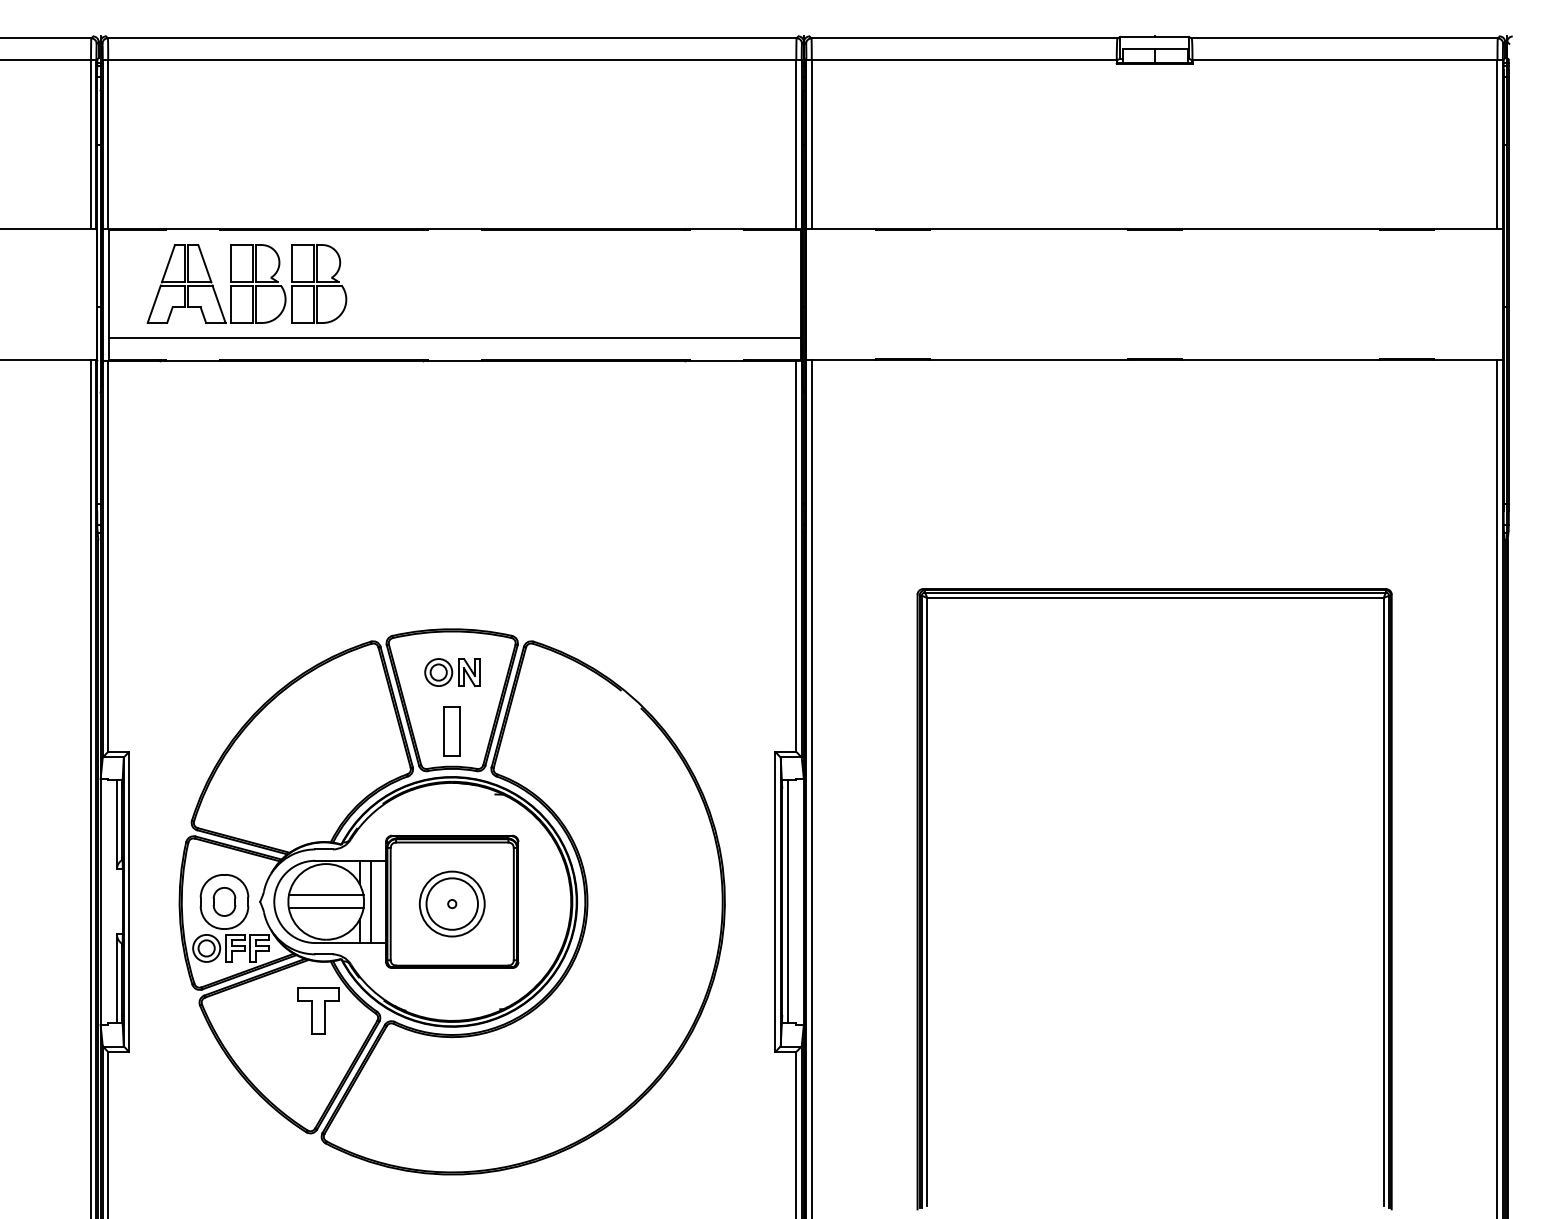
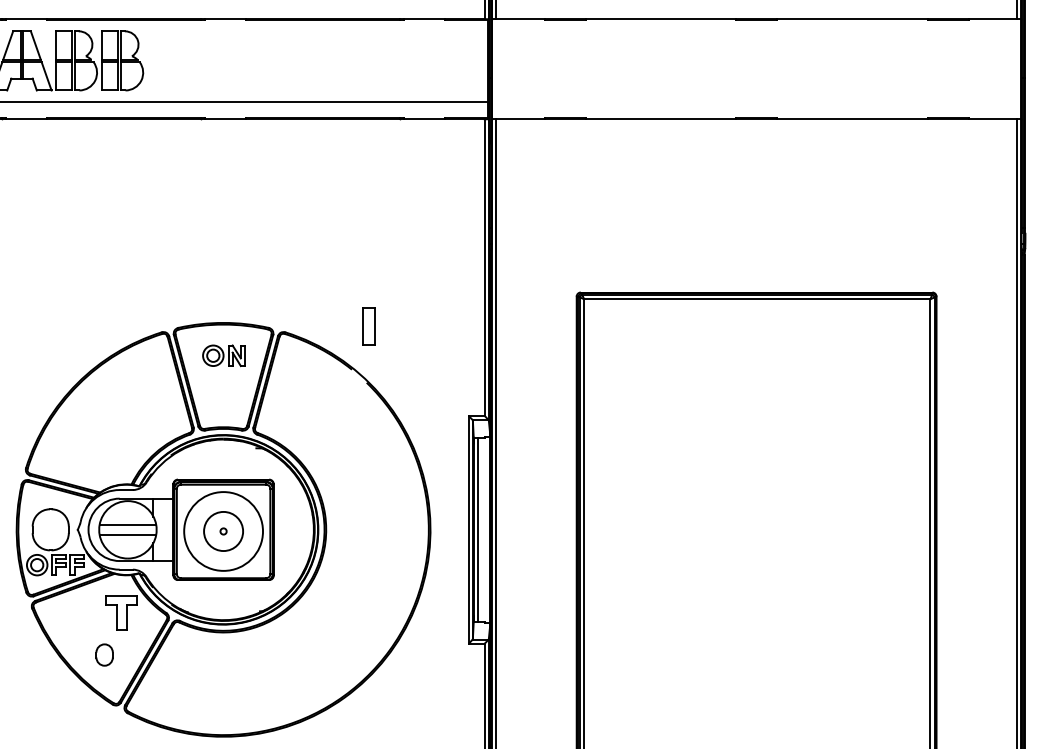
part: (451, 731) -> (368, 326), moved
part: (224, 901) -> (104, 654), moved
line: (370, 901) -> (161, 529), removed
circle: (451, 903) -> (223, 531), size x1.6

